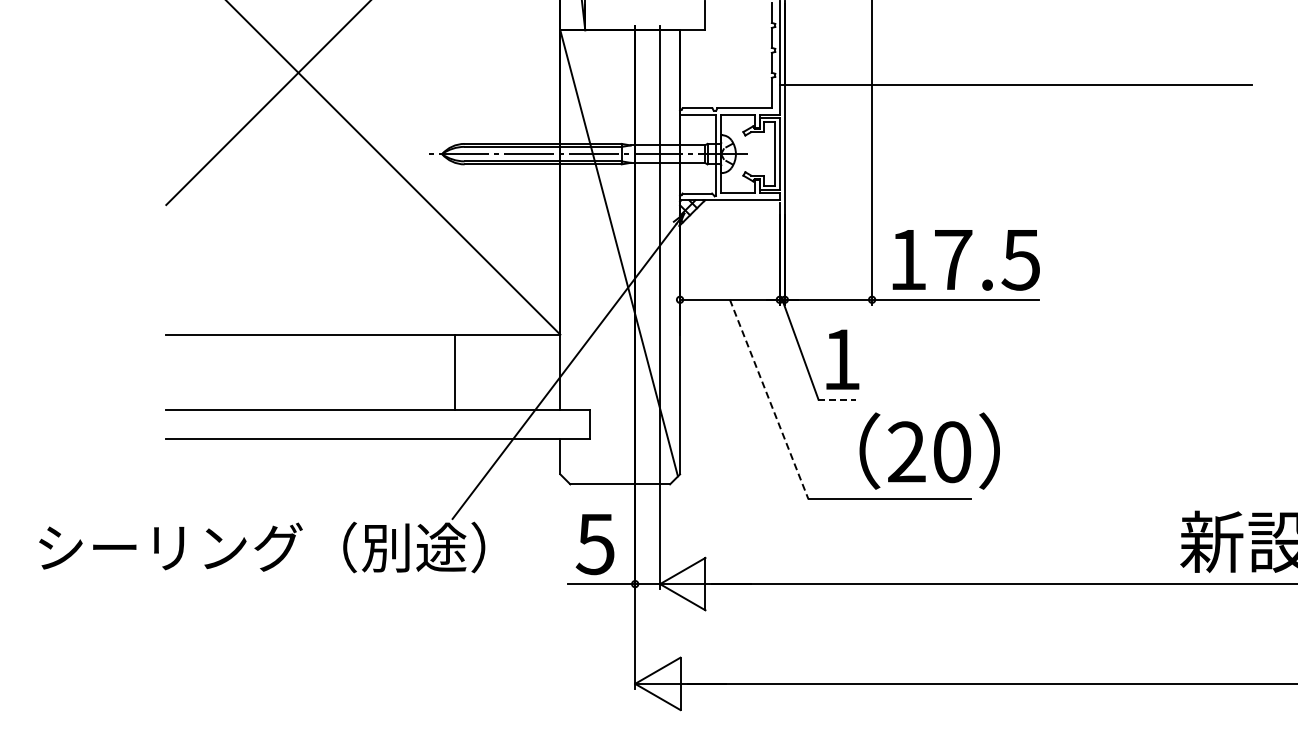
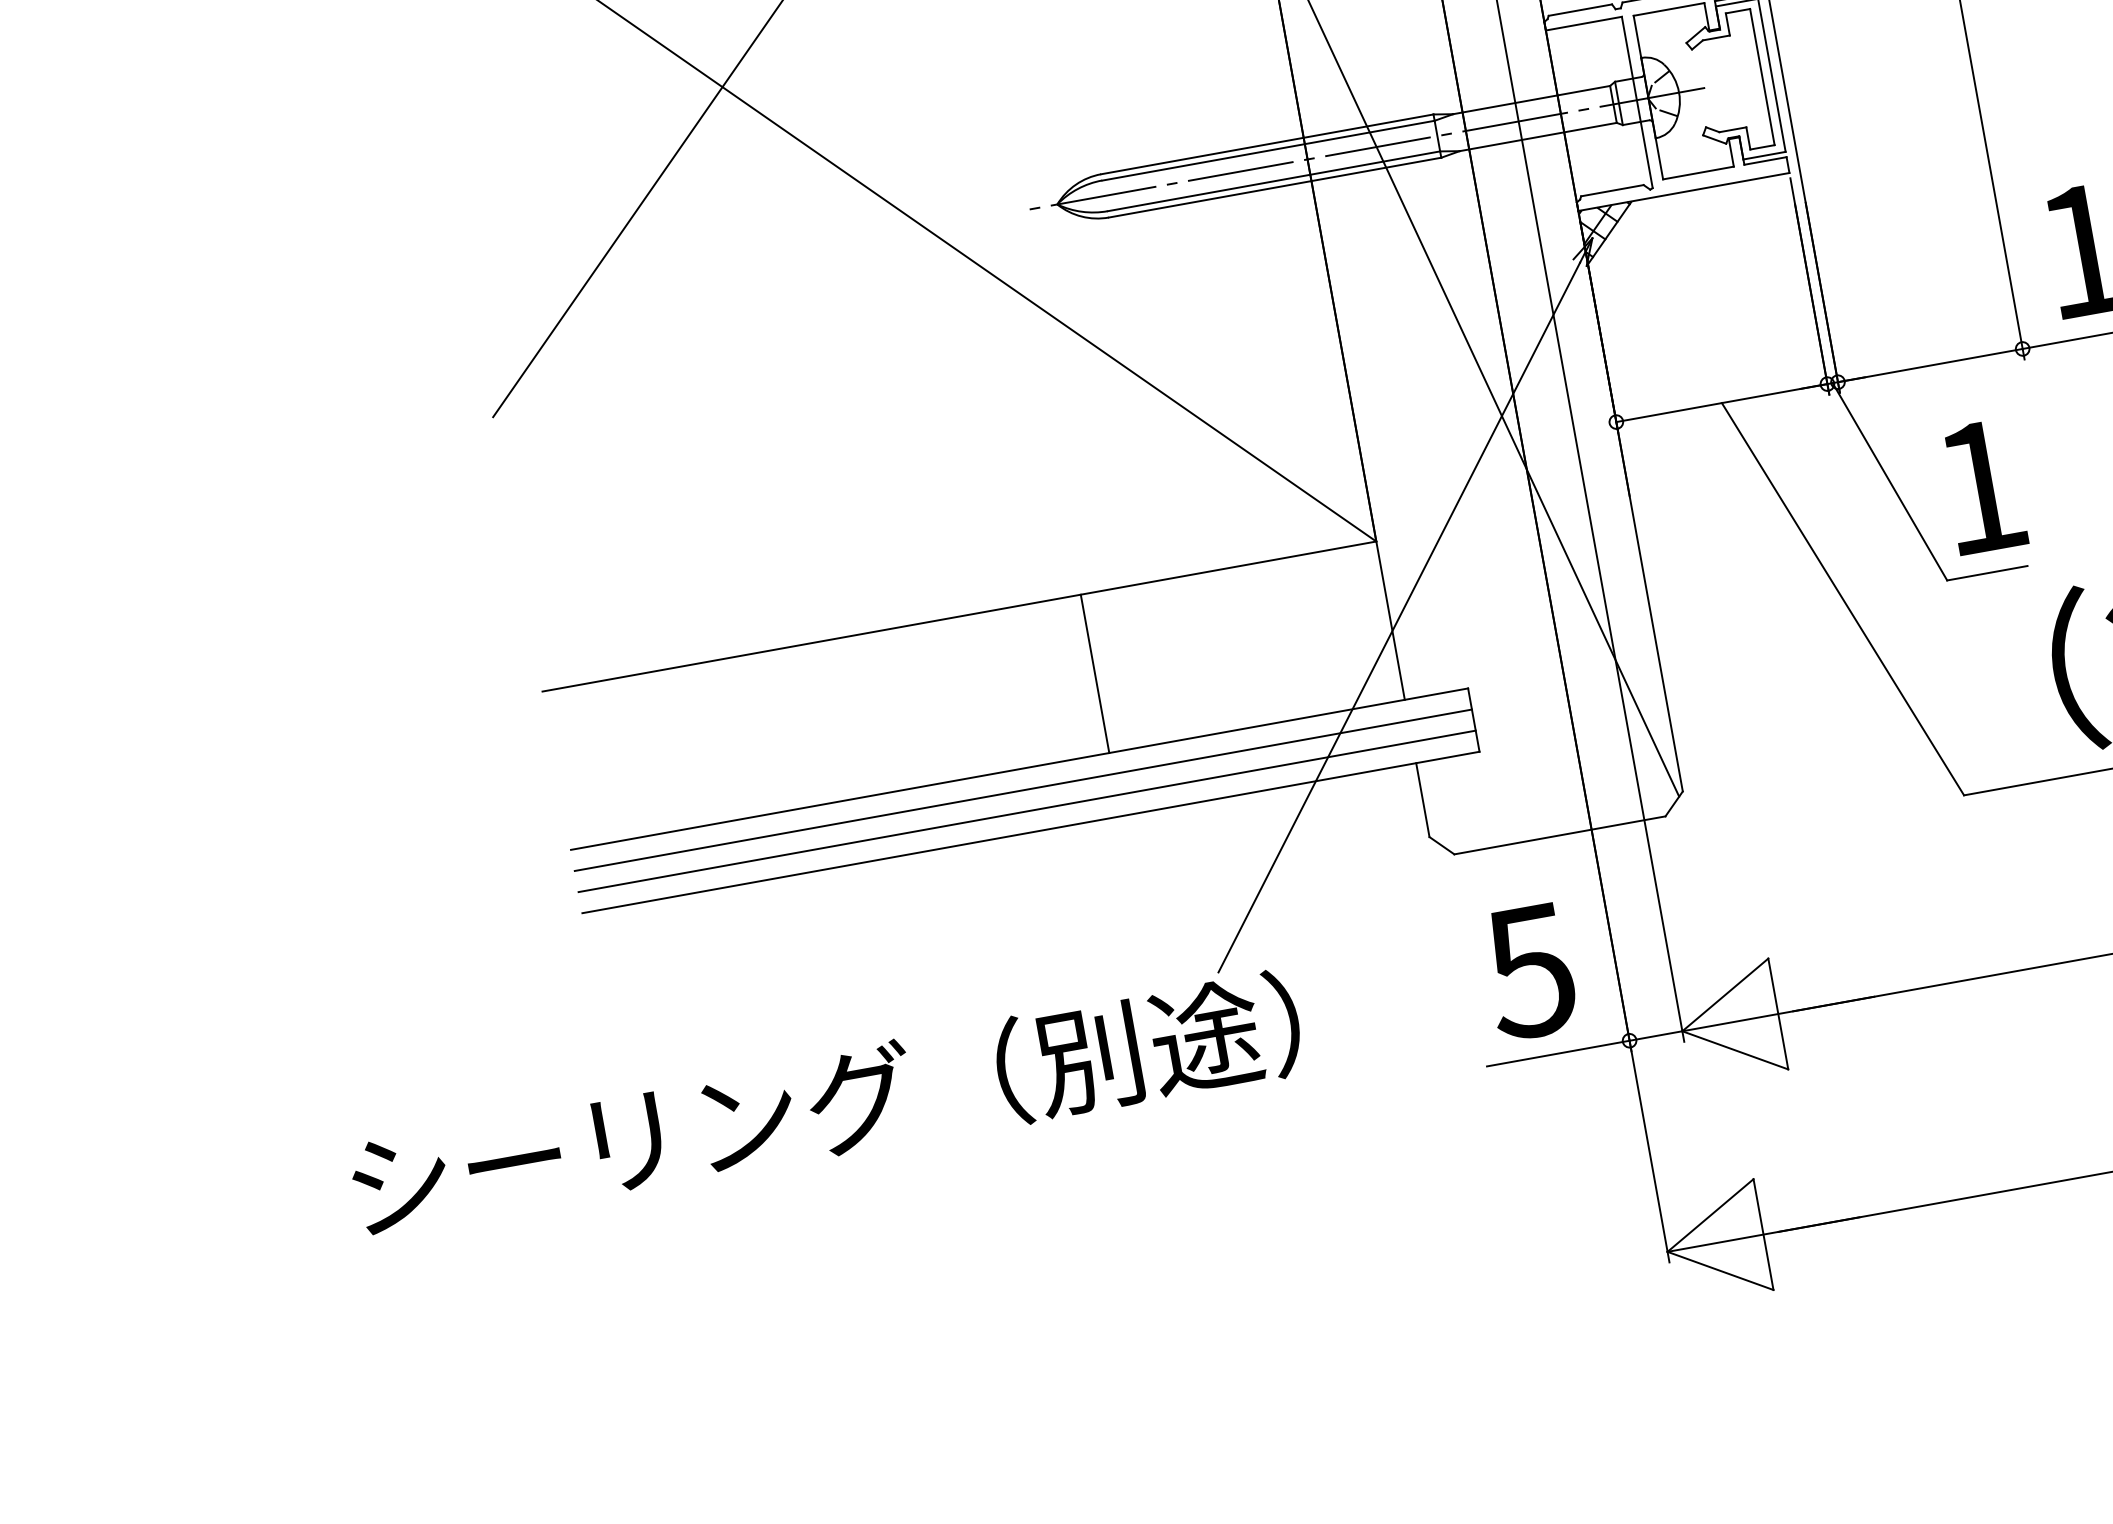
line: (454, 371) -> (1094, 672), moved
line: (837, 399) -> (1987, 573), dashed -> solid
line: (769, 400) -> (1843, 601), dashed -> solid
line: (378, 419) -> (1023, 790), added
line: (378, 429) -> (1027, 811), added

